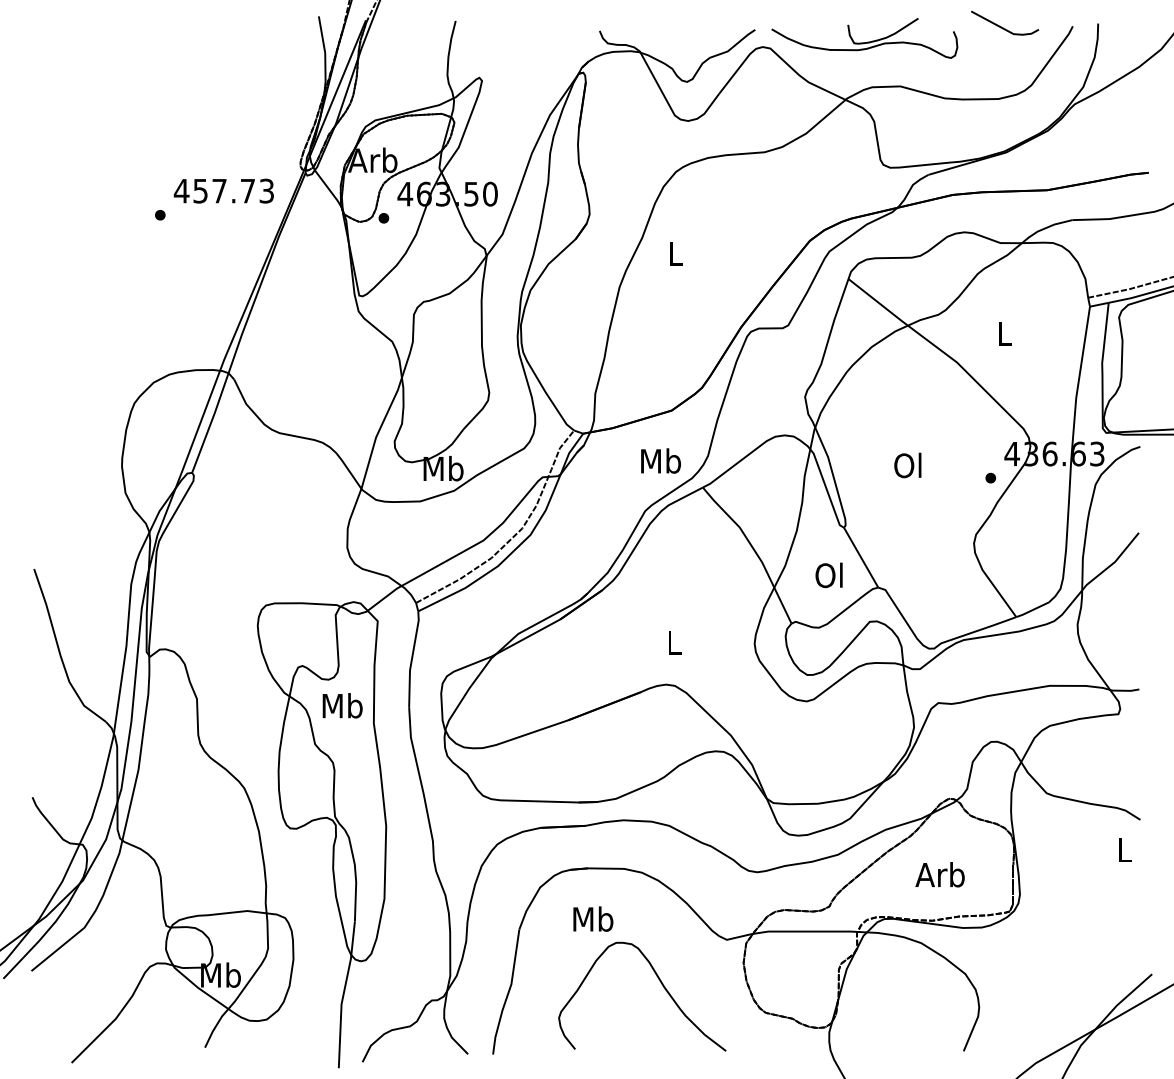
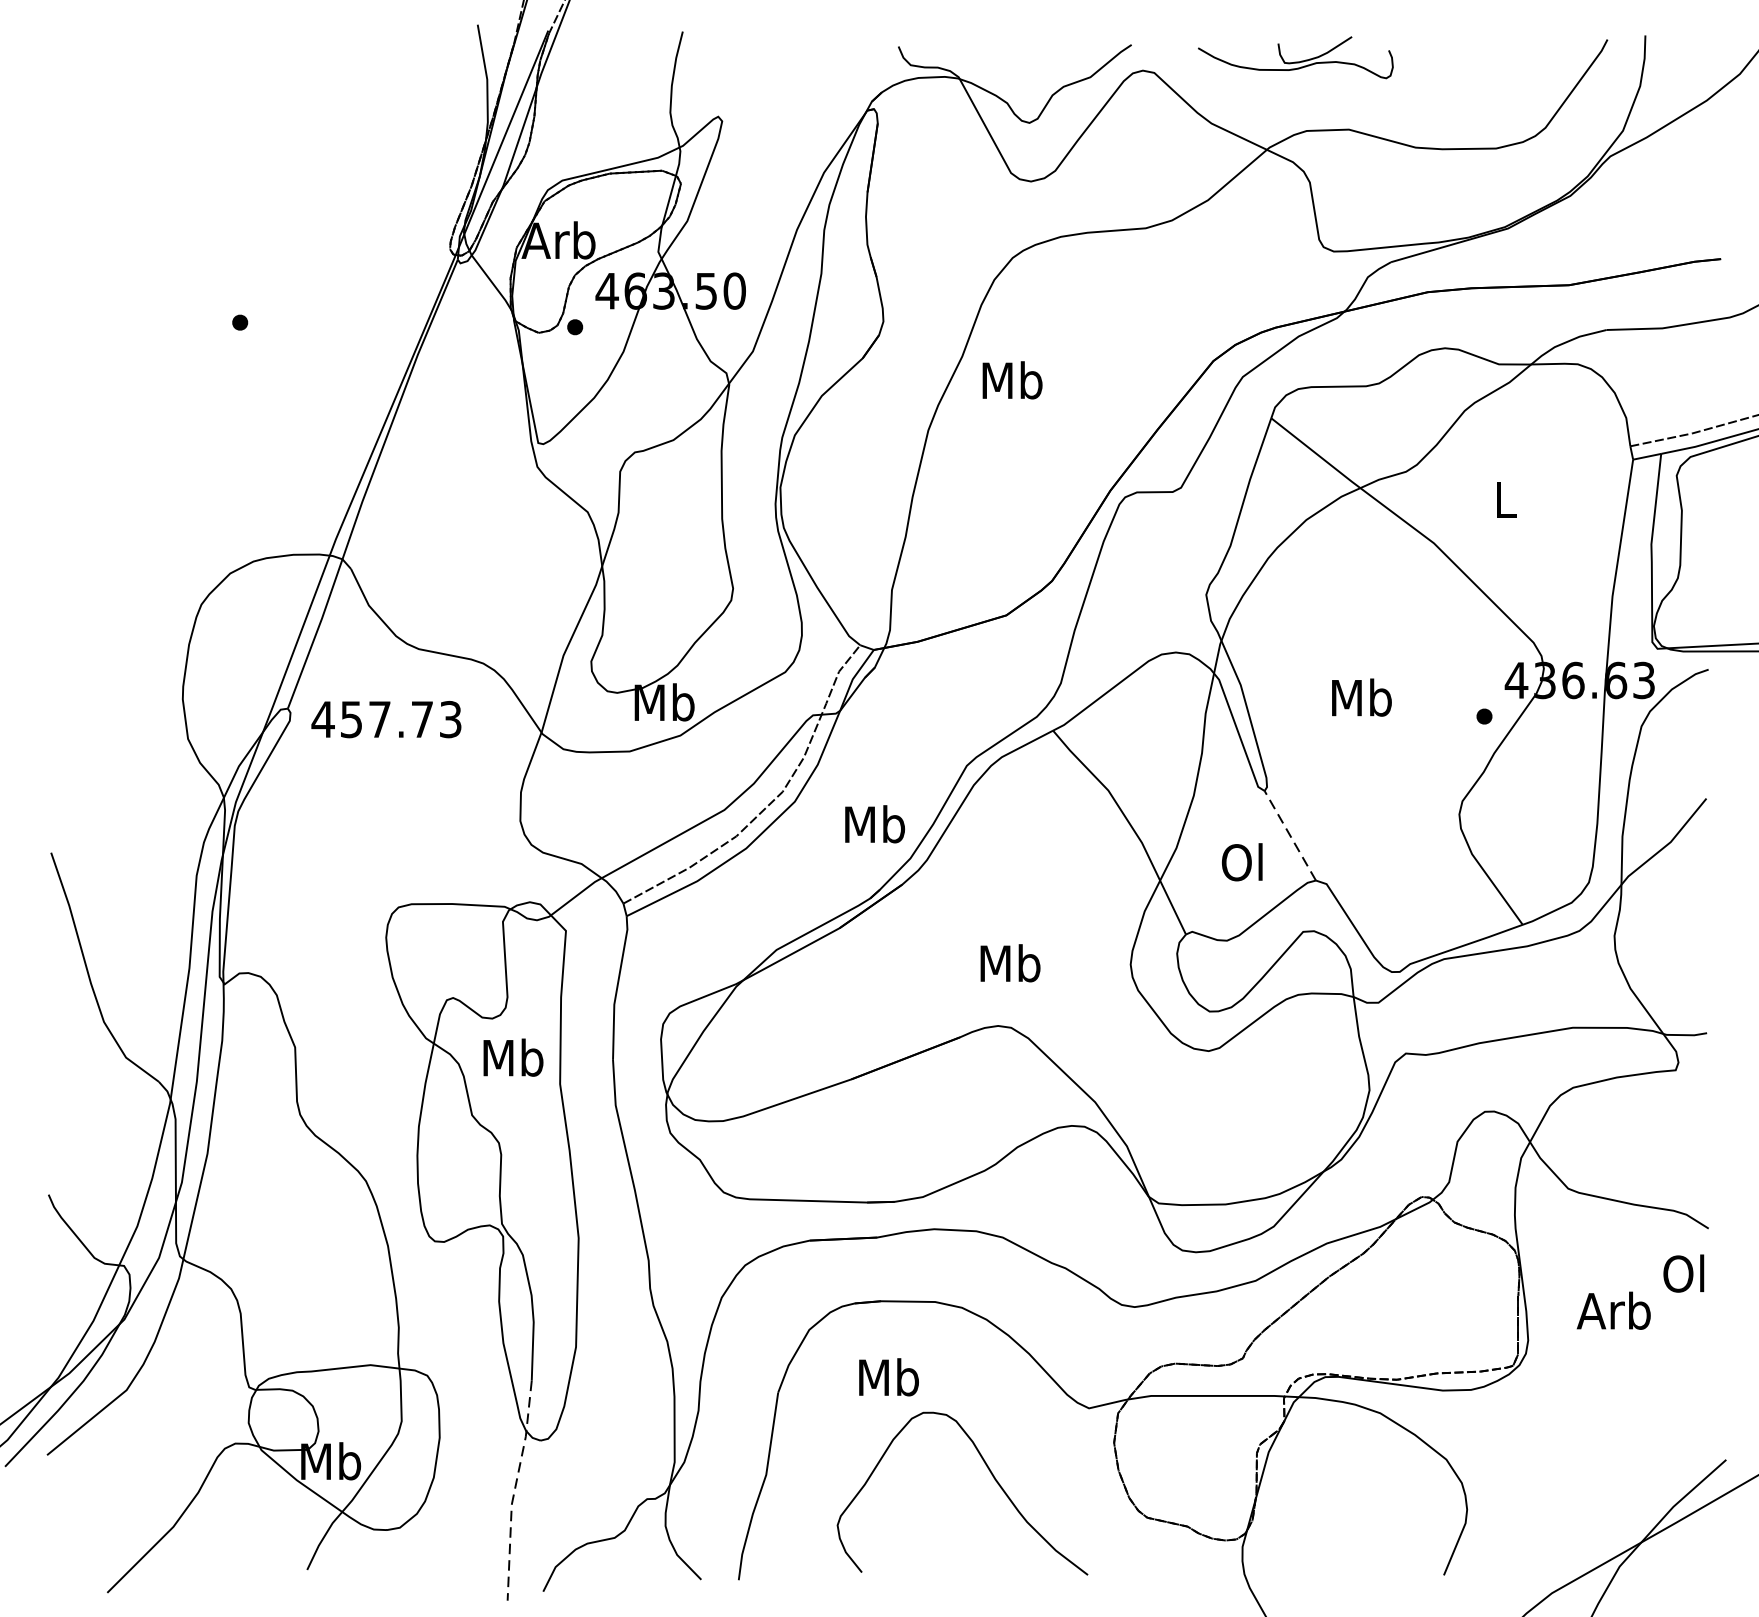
line: (1003, 27) -> (1503, 41), removed
part: (864, 38) -> (1295, 57), size x0.7
text: (223, 190) -> (385, 718), moved
text: (675, 253) -> (1012, 379), L -> Mb
text: (660, 460) -> (874, 823), moved
text: (908, 465) -> (1361, 697), Ol -> Mb
line: (860, 557) -> (1289, 835), solid -> dashed
text: (674, 642) -> (1010, 962), L -> Mb
text: (1123, 849) -> (1683, 1272), L -> Ol
text: (939, 874) -> (1612, 1310), moved
line: (343, 994) -> (514, 1490), solid -> dashed

